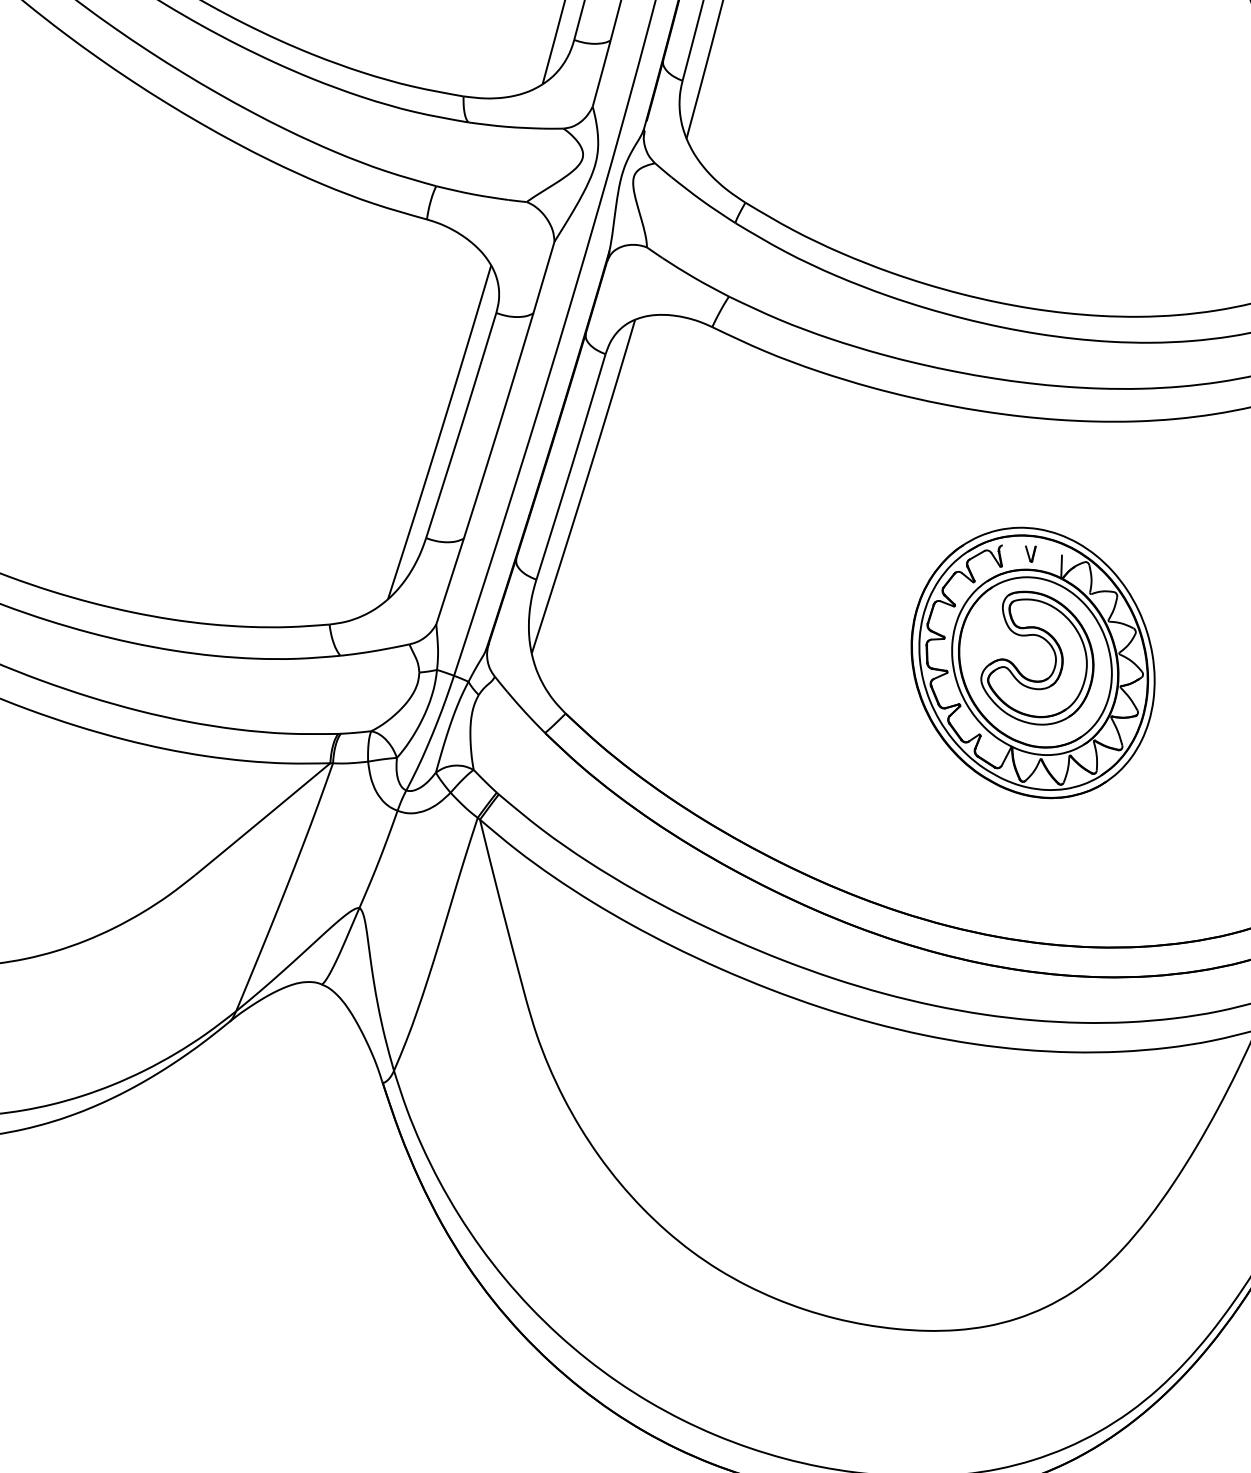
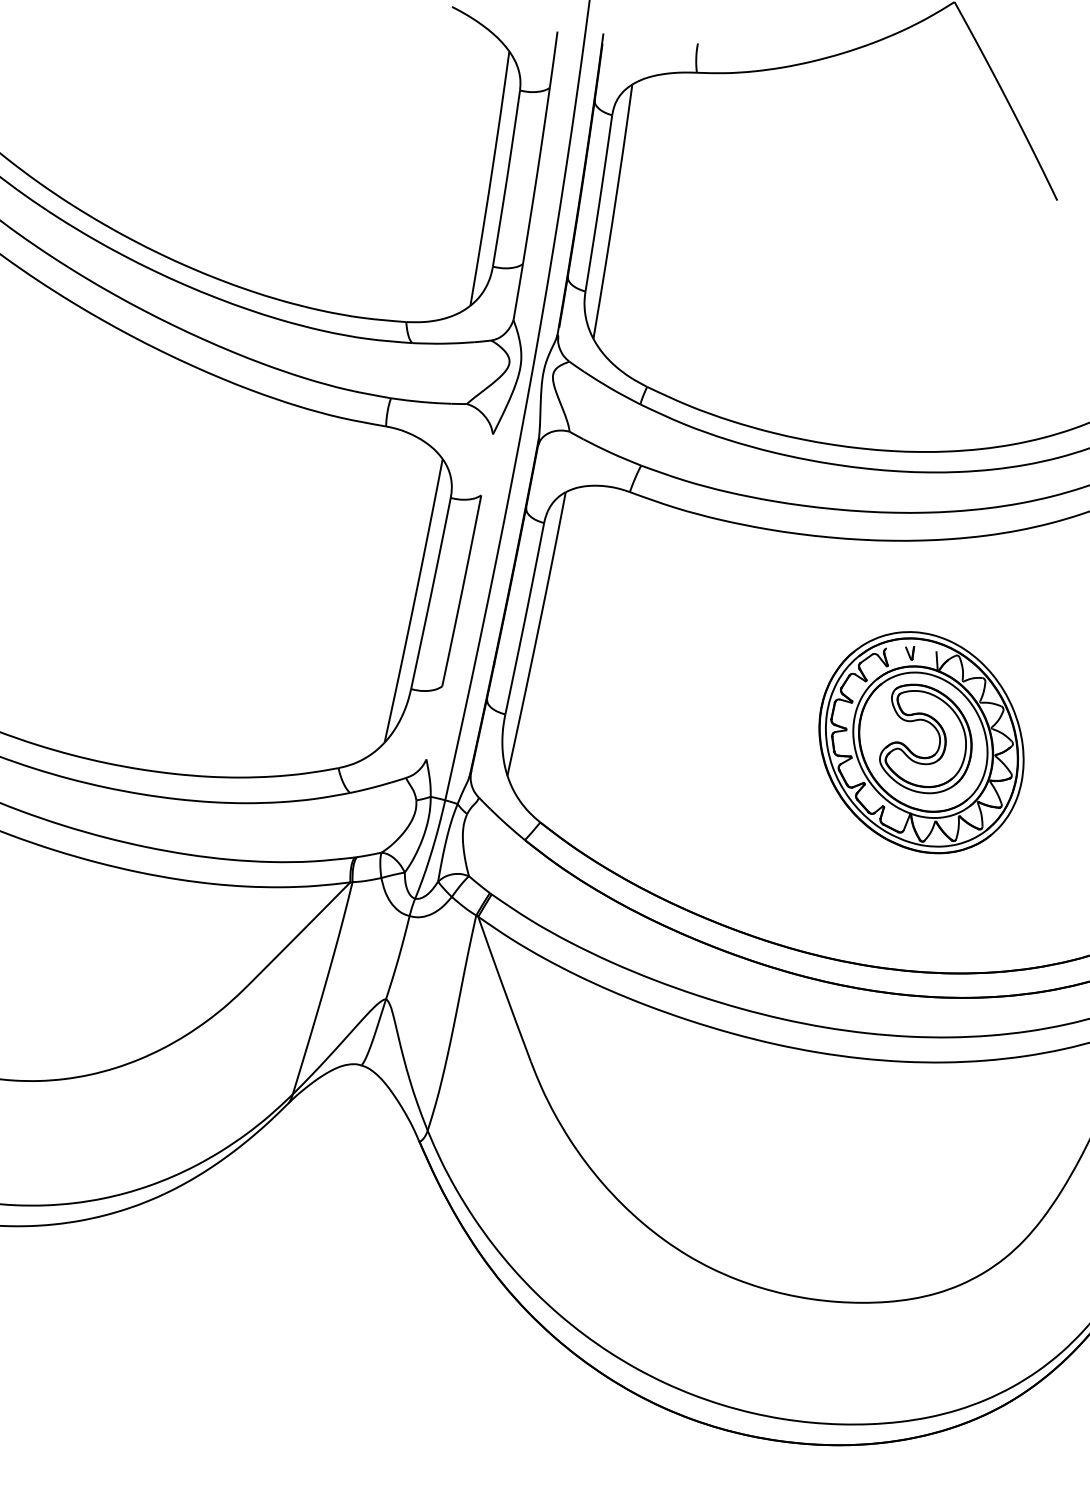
line: (543, 277) -> (486, 464), removed
line: (450, 581) -> (434, 722), removed

